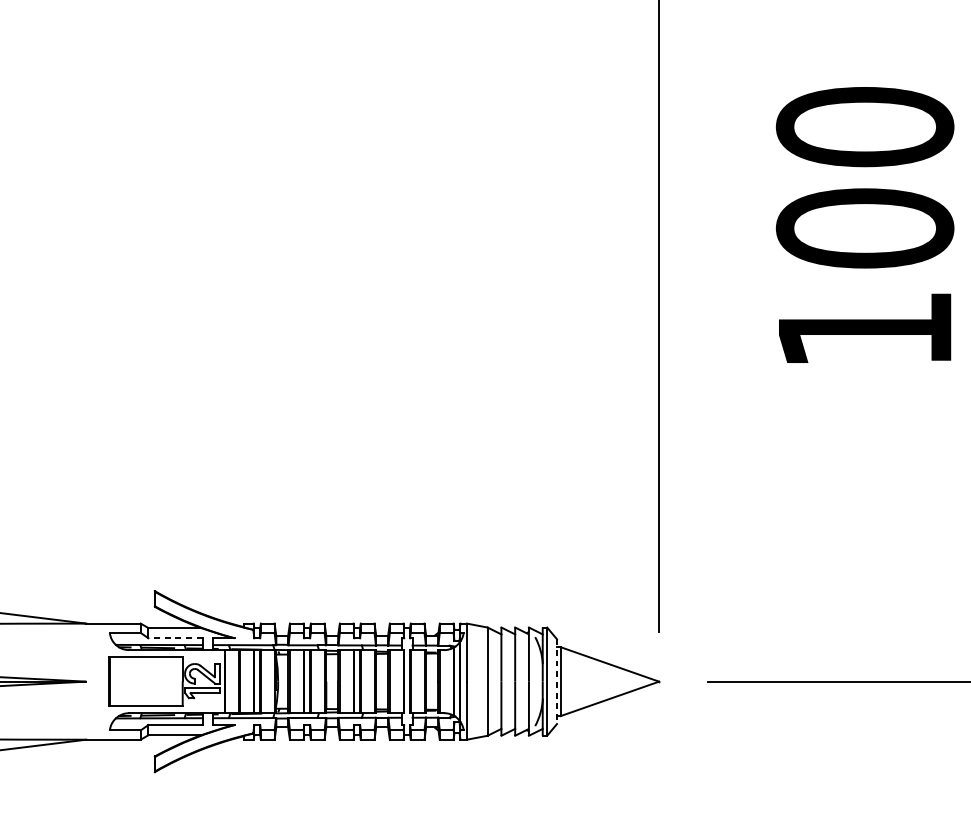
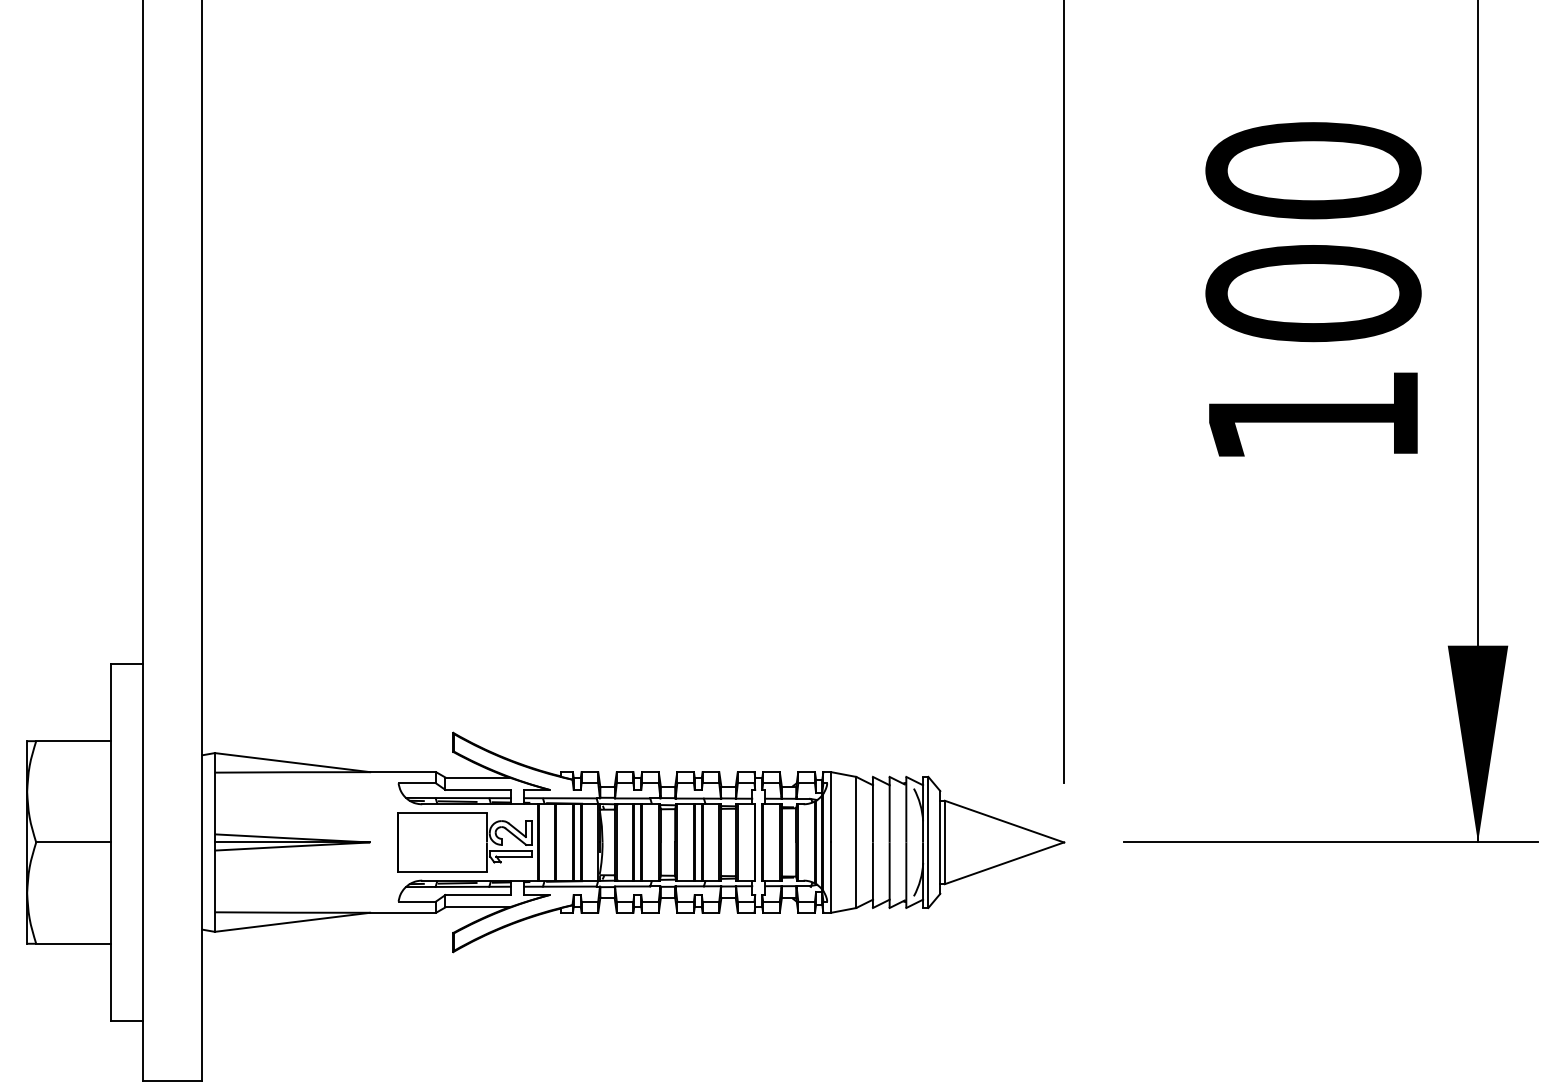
line: (175, 637) -> (478, 789), dashed -> solid
line: (557, 681) -> (940, 842), dashed -> solid

